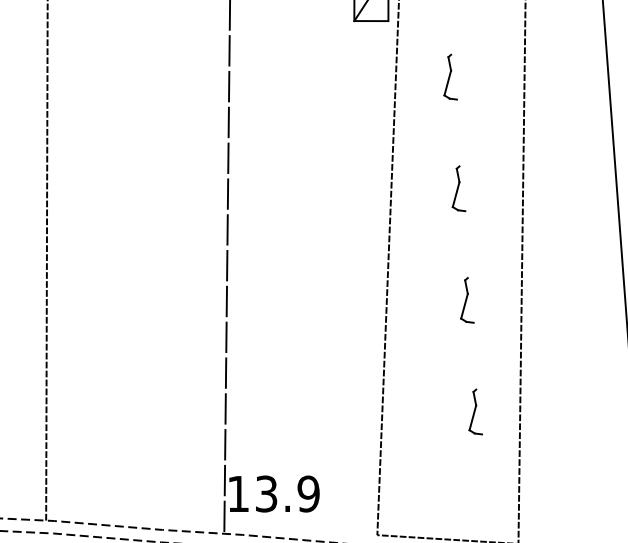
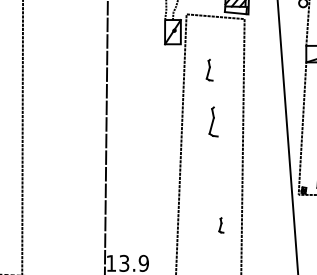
part: (458, 187) -> (213, 121), size x1.4
part: (467, 299) -> (217, 173), removed
part: (476, 412) -> (221, 225), size x0.7

